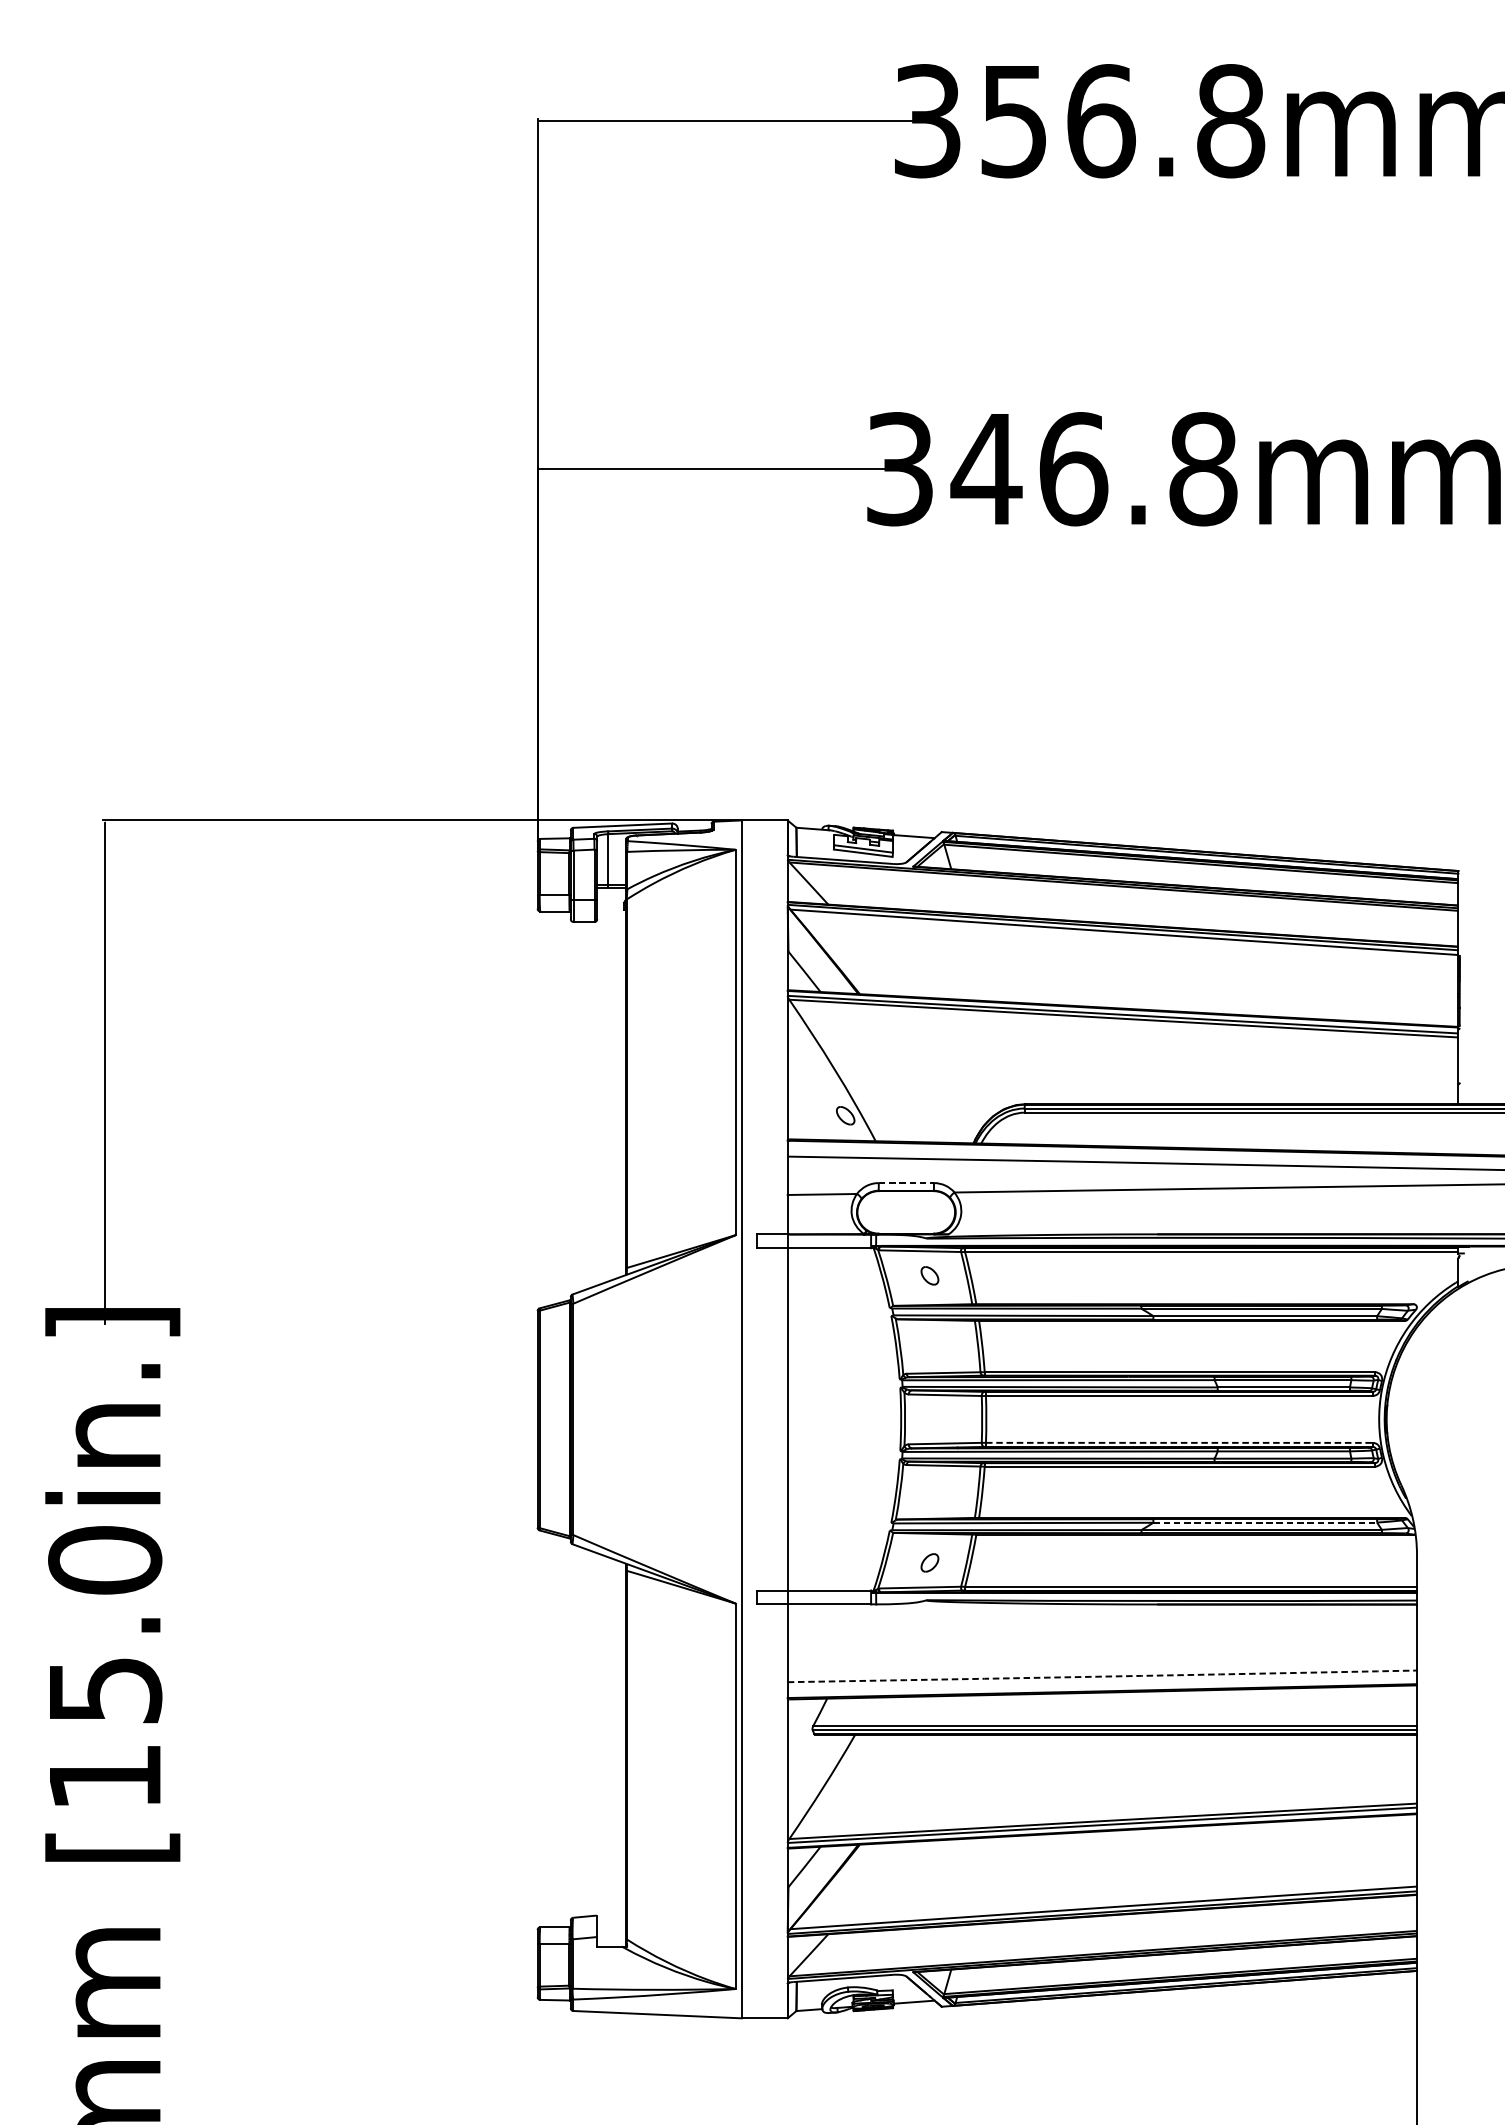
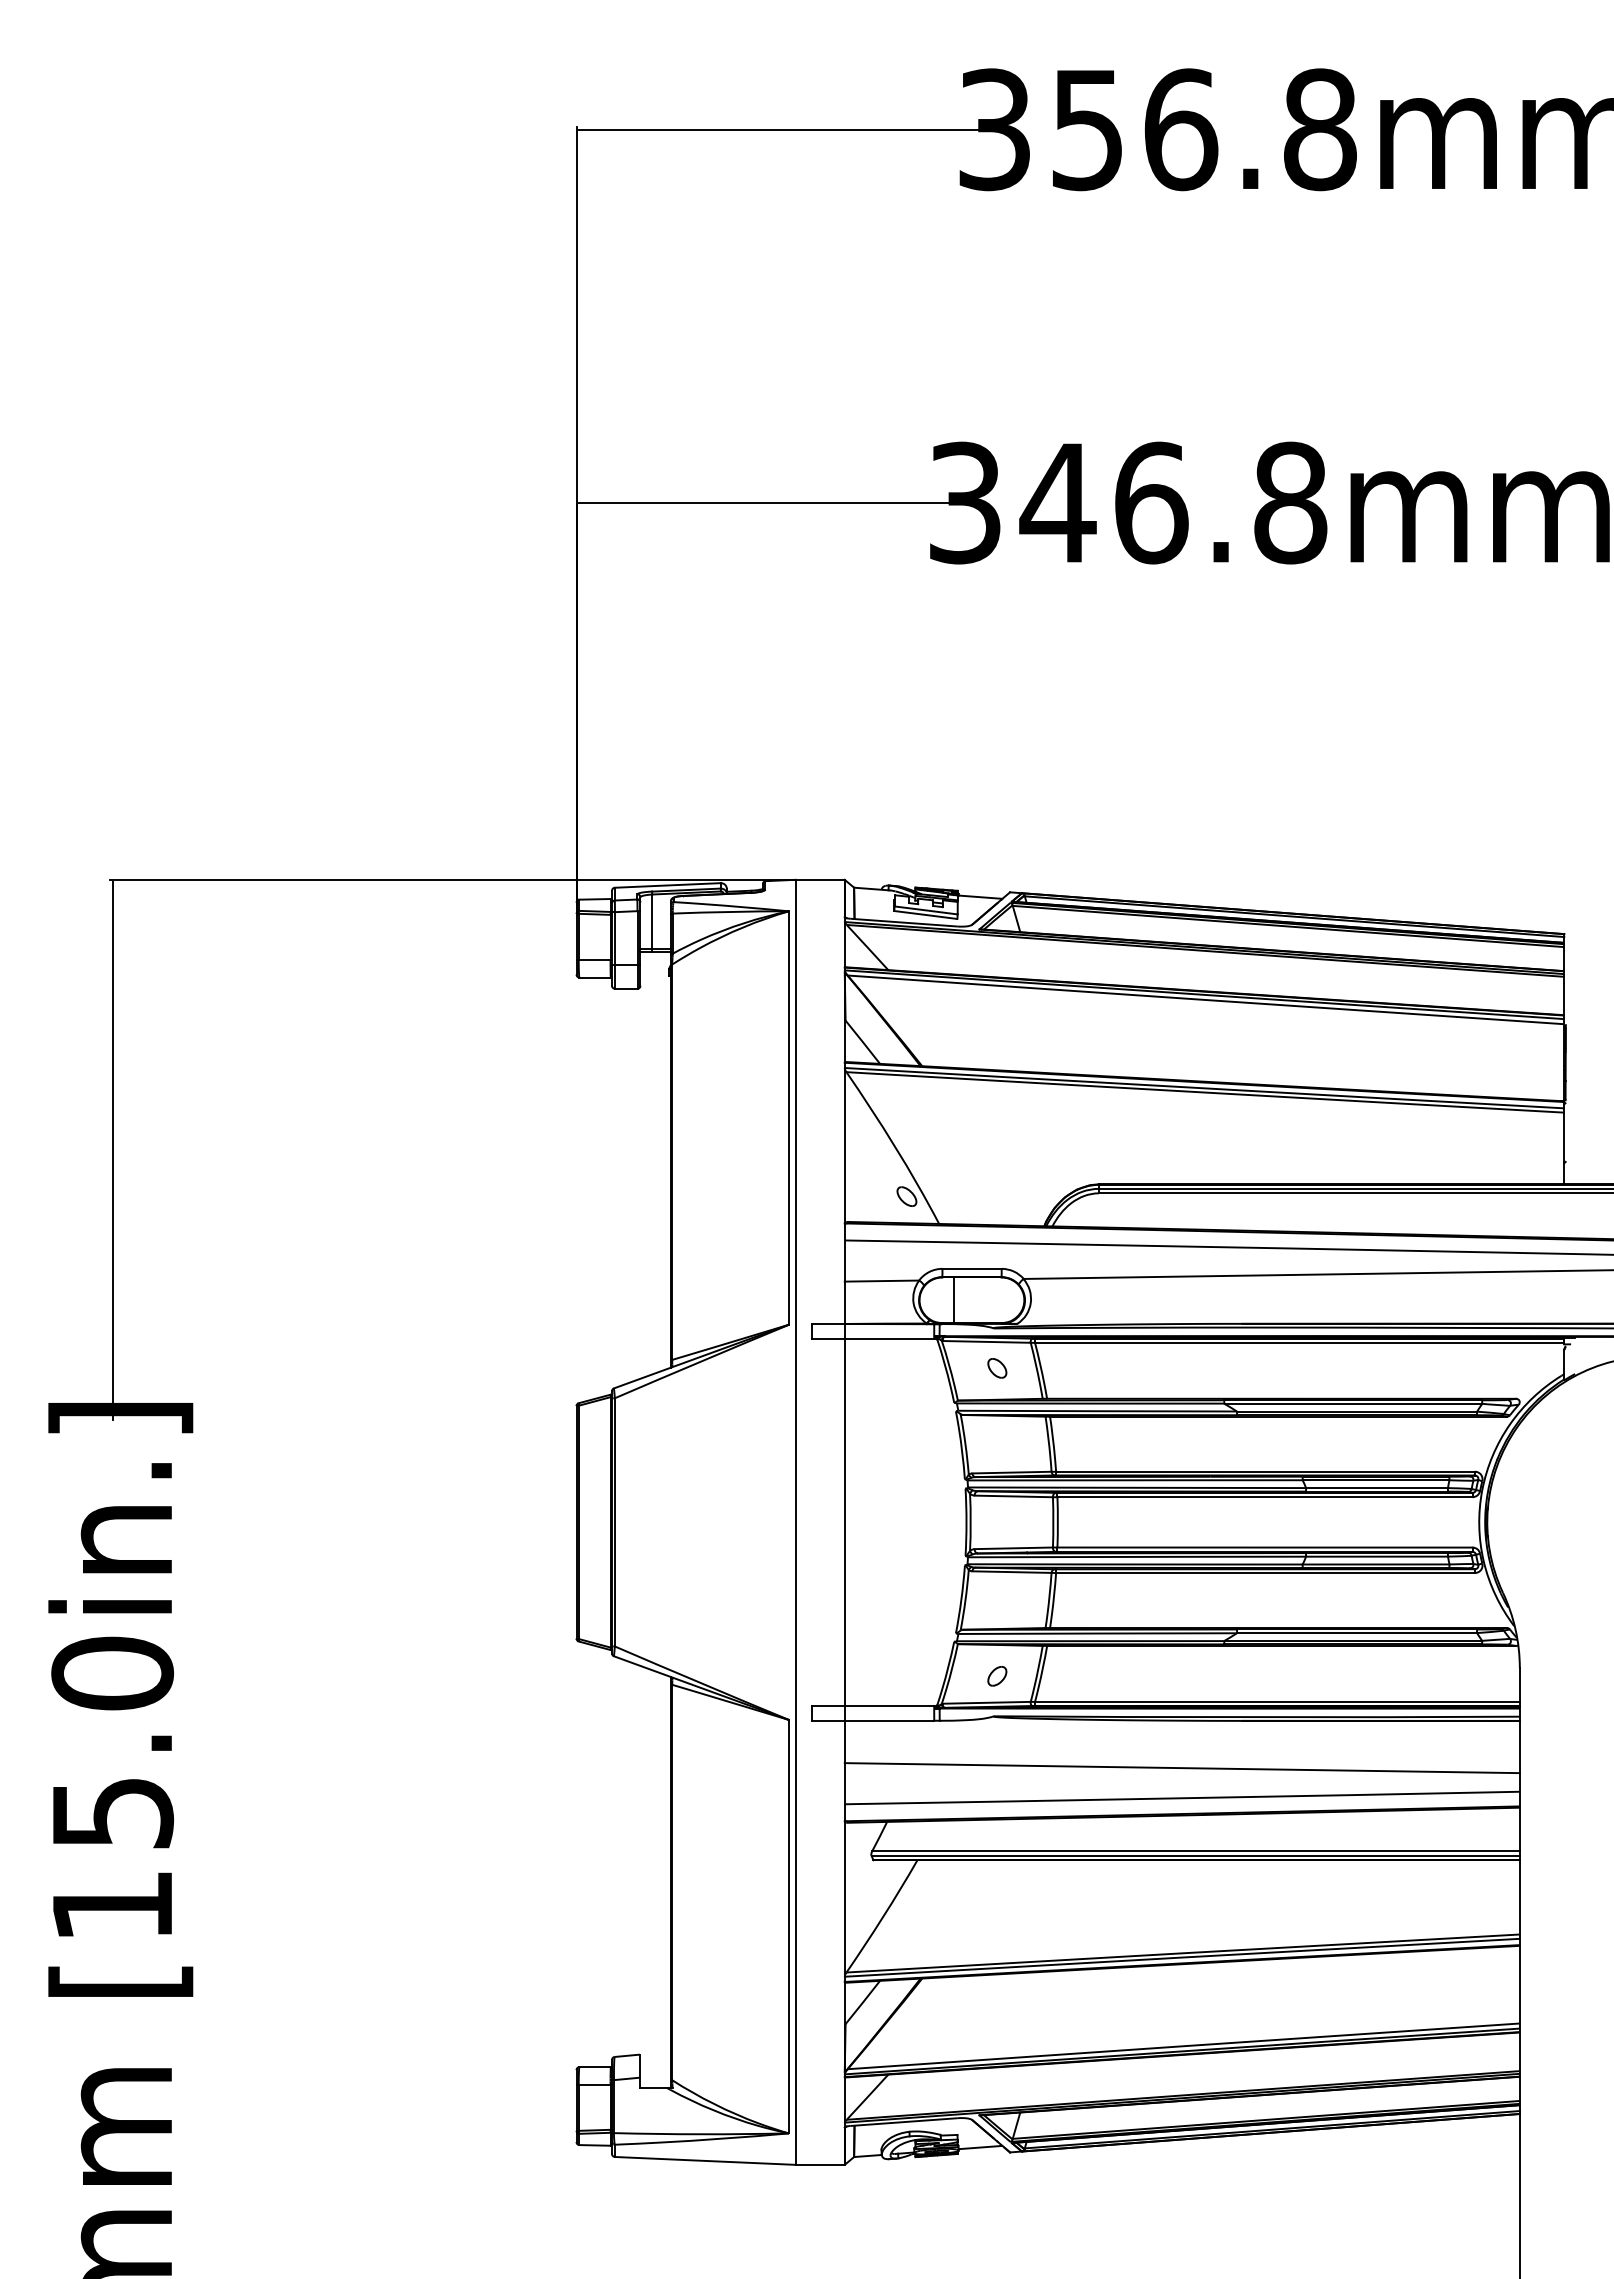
line: (906, 1182) -> (972, 1268), dashed -> solid
line: (889, 1212) -> (954, 1300), added
line: (1179, 1442) -> (1265, 1547), dashed -> solid
line: (1265, 1523) -> (1357, 1633), dashed -> solid
line: (1101, 1648) -> (1181, 1768), added
arc: (1102, 1676) -> (1182, 1798), dashed -> solid

